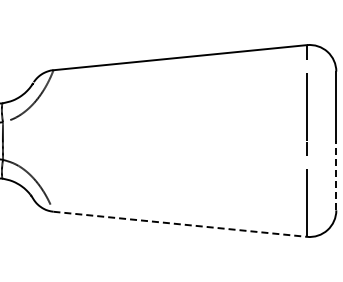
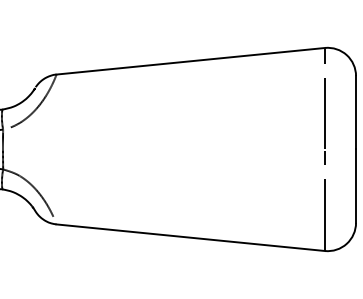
line: (336, 175) -> (356, 186), dashed -> solid
line: (180, 224) -> (191, 237), dashed -> solid

